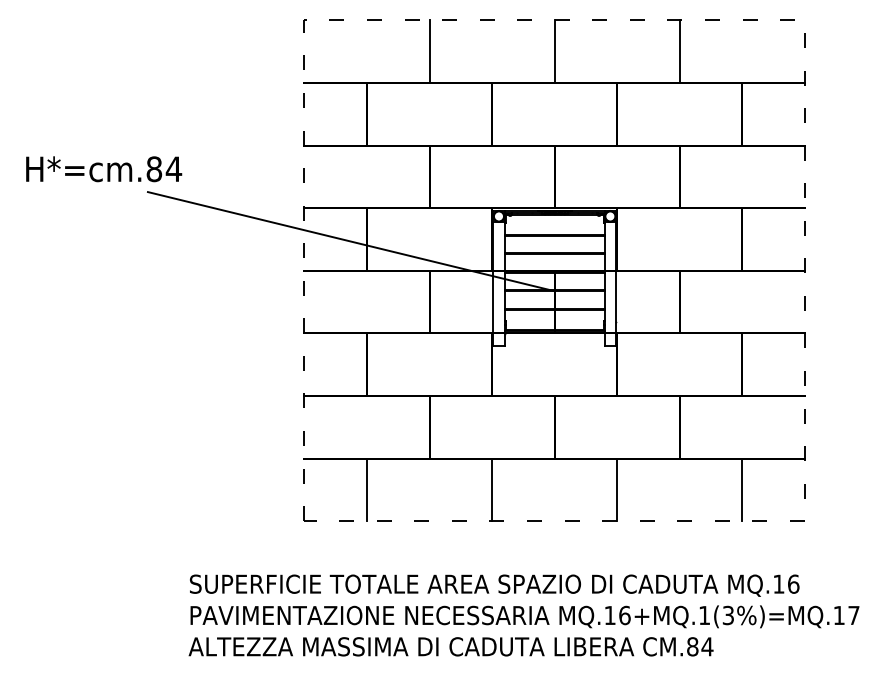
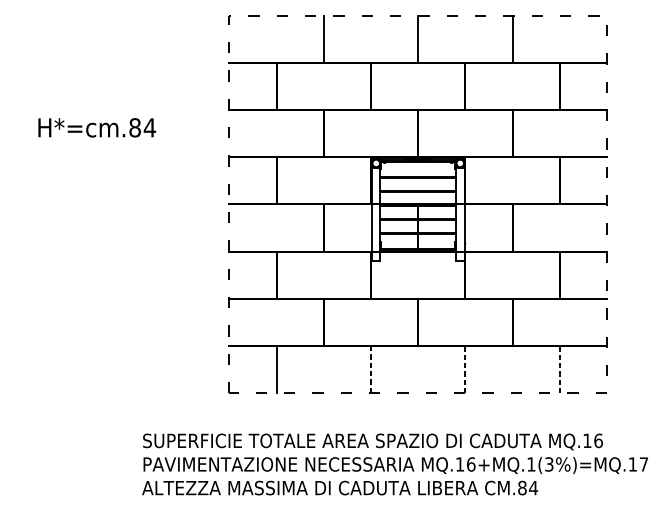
text: (104, 169) -> (97, 128), moved
line: (350, 241) -> (264, 182), removed
line: (617, 489) -> (465, 369), solid -> dashed
line: (742, 489) -> (559, 369), solid -> dashed
line: (492, 490) -> (371, 370), solid -> dashed

